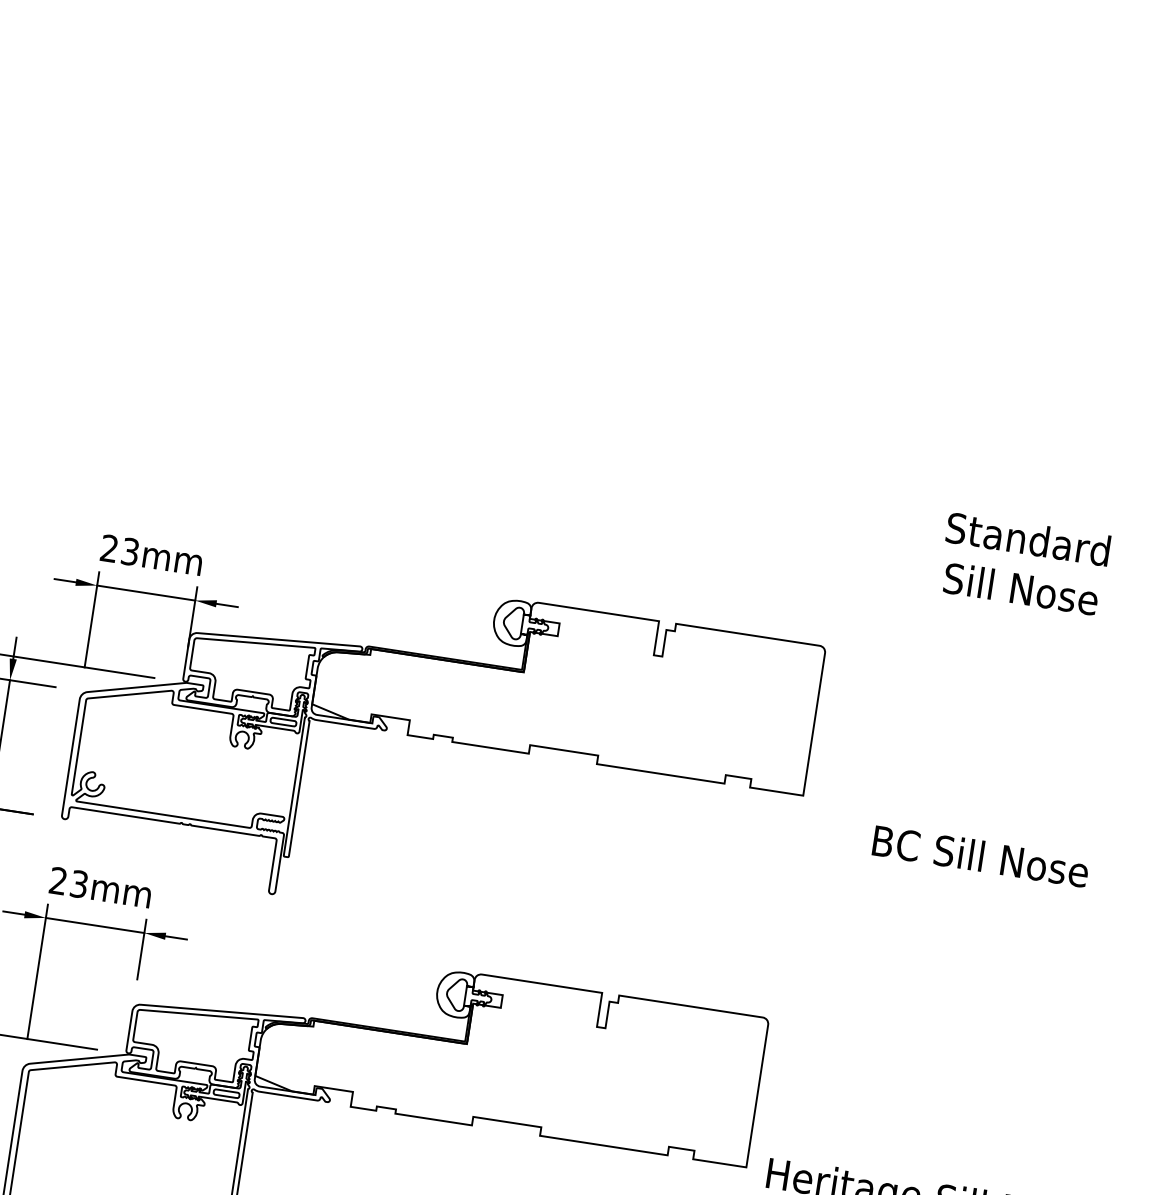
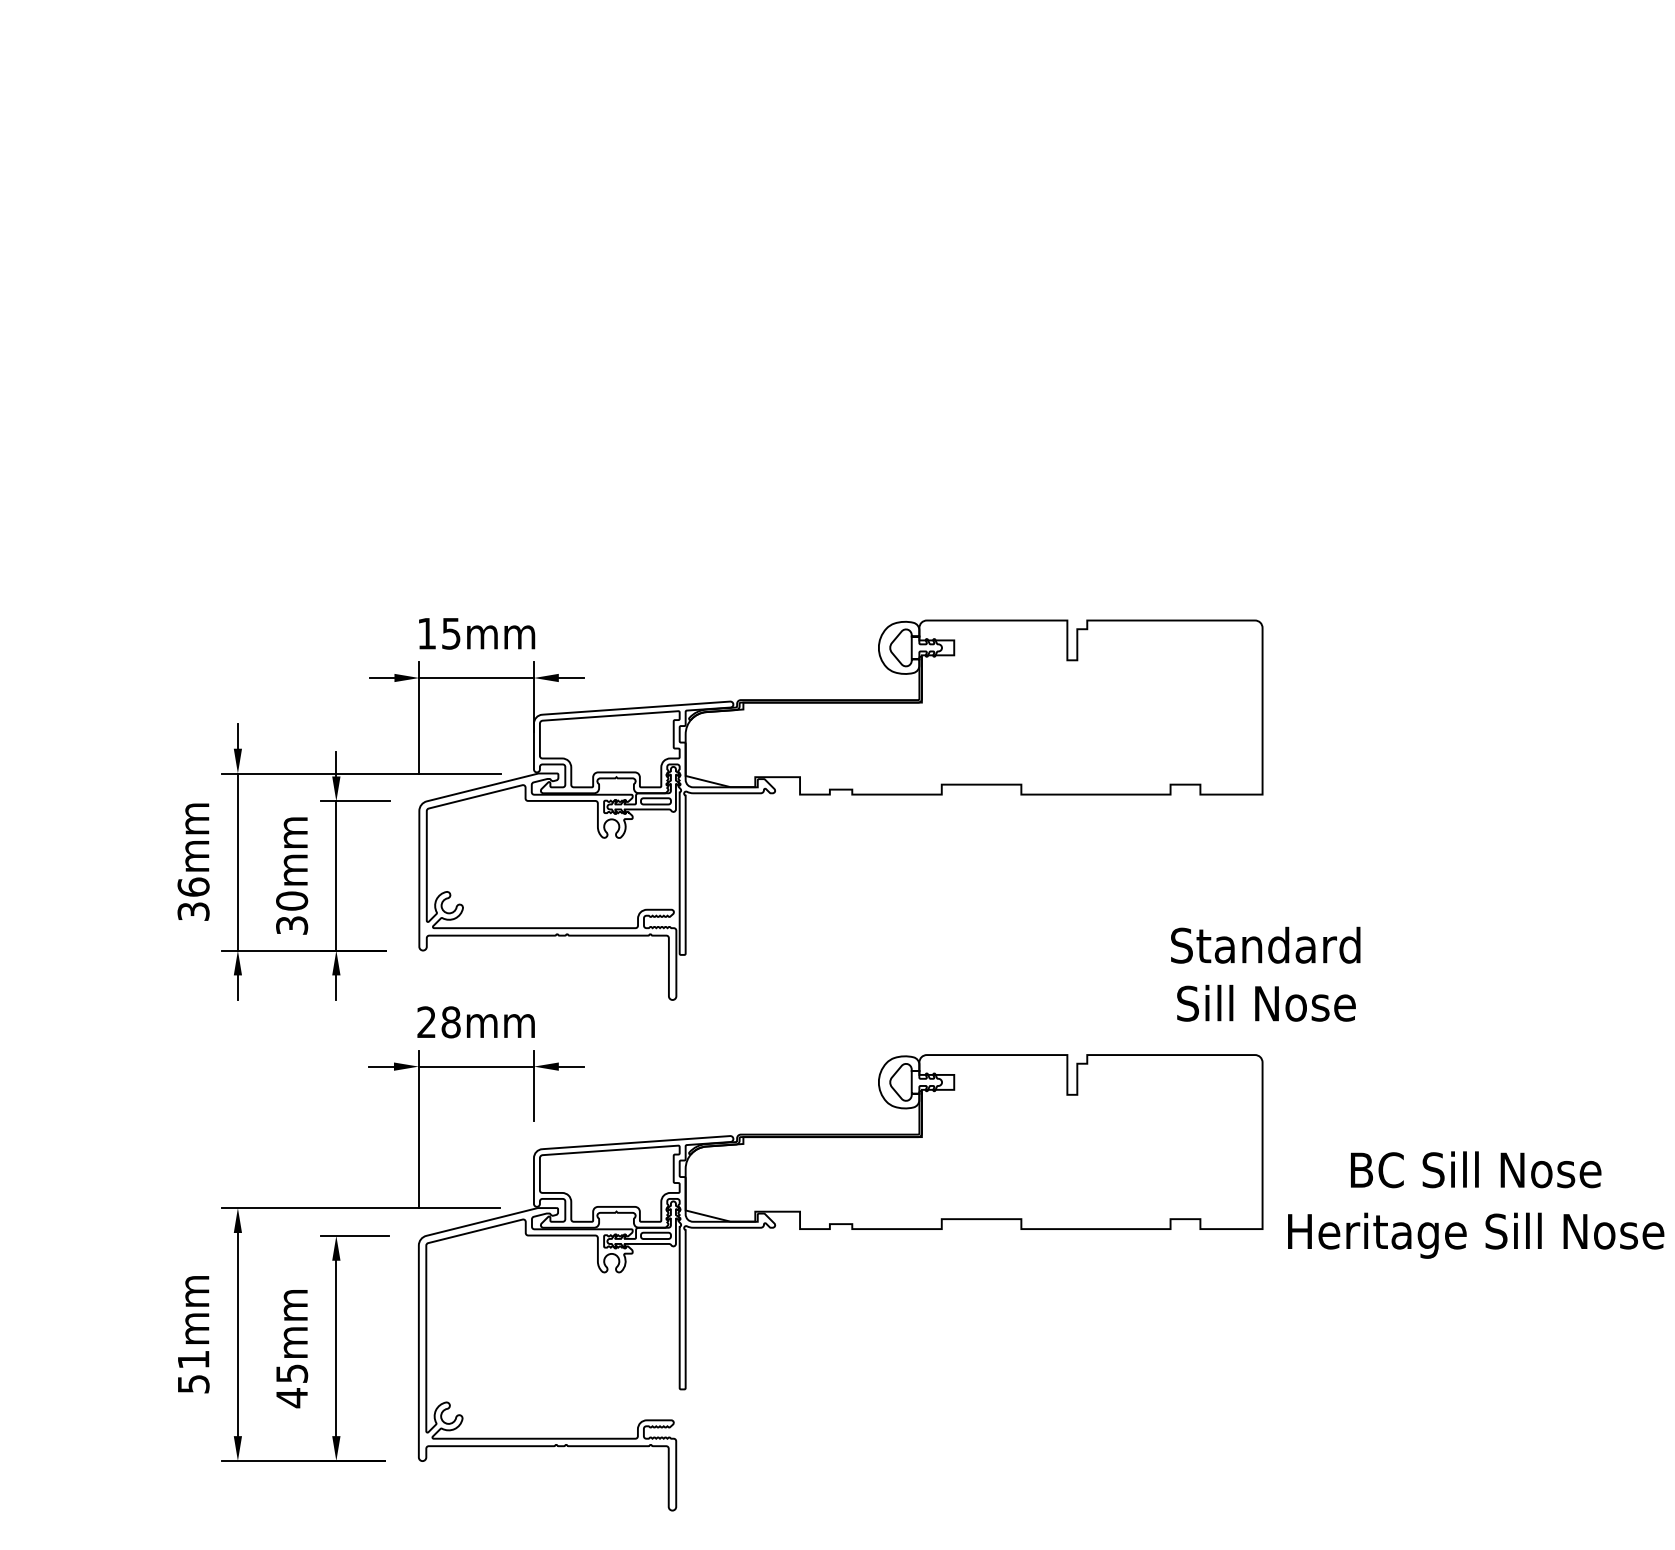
text: (119, 550) -> (438, 633), 23mm -> 15mm
text: (1024, 563) -> (1265, 973), moved
text: (981, 856) -> (1476, 1169), moved
text: (78, 884) -> (450, 1022), 23mm -> 28mm

